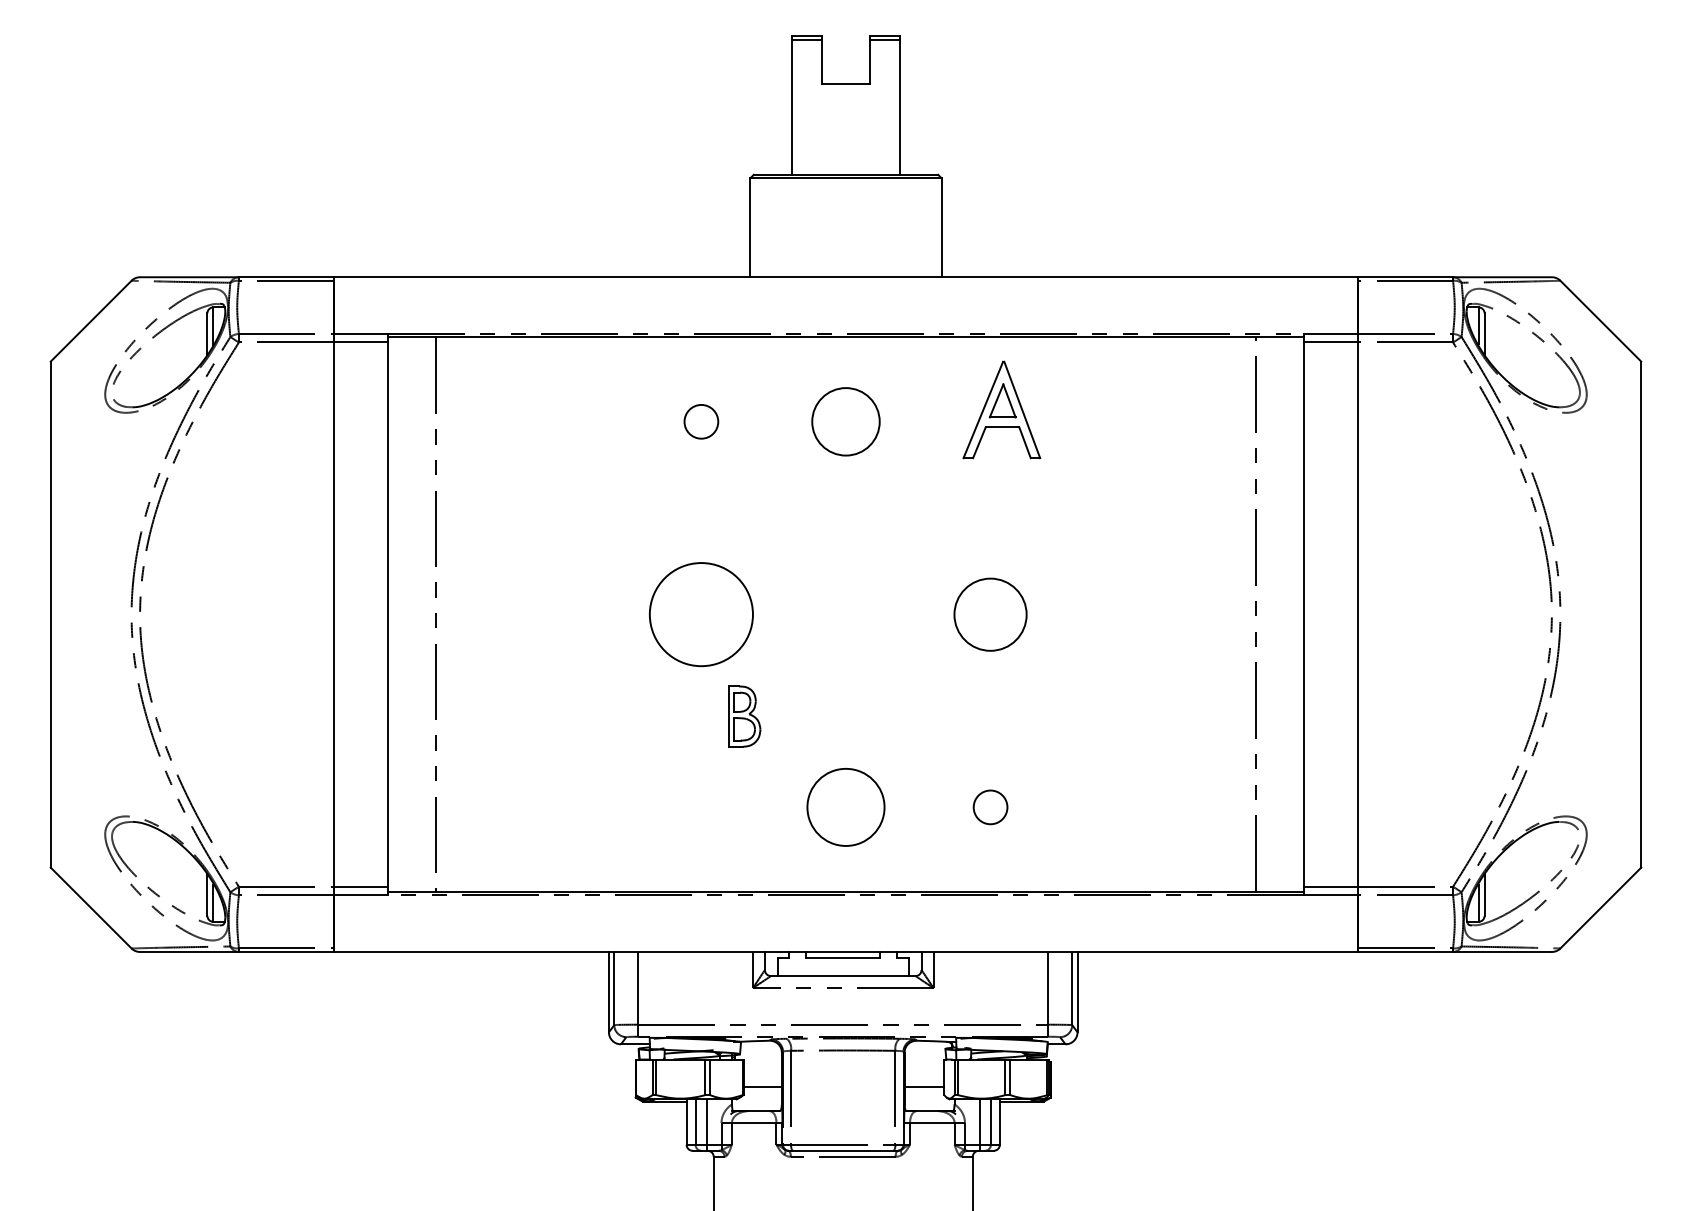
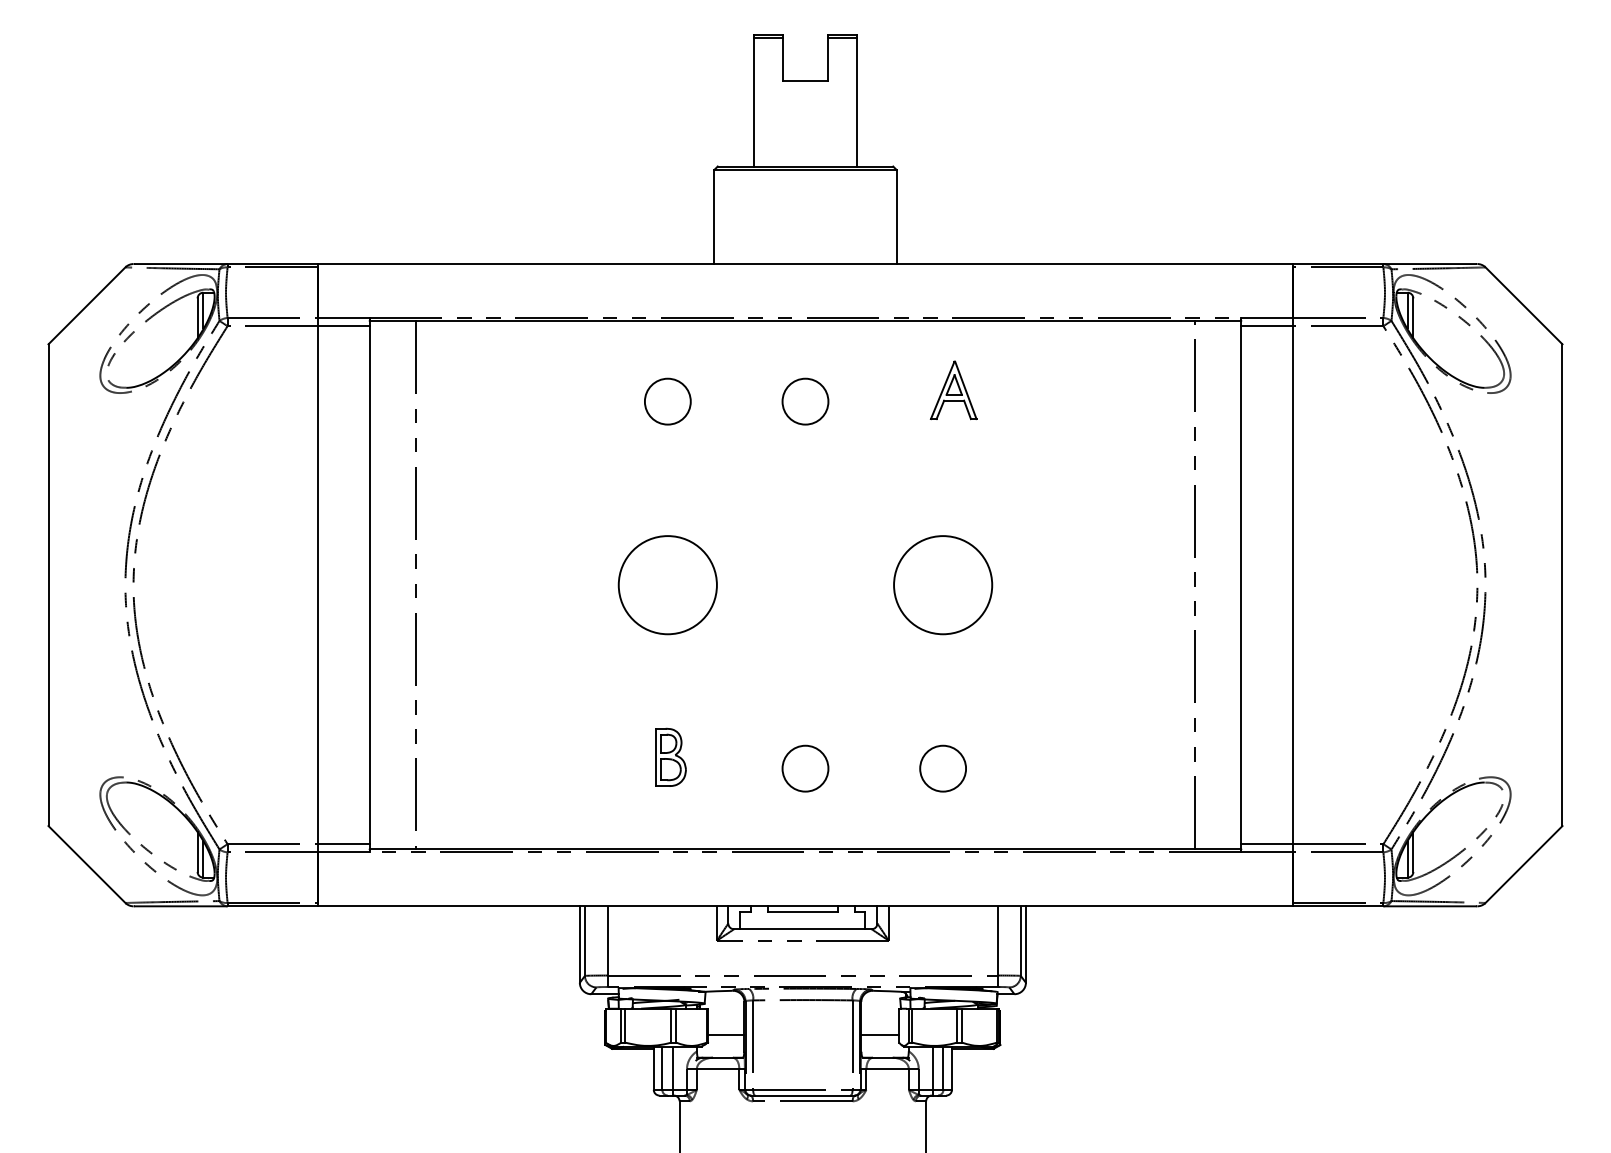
part: (1001, 409) -> (953, 389), size x0.62
circle: (701, 421) -> (667, 401), size x1.43
circle: (845, 421) -> (805, 401), size x0.71
circle: (990, 614) -> (943, 585), size x1.43
part: (744, 716) -> (670, 757), moved
circle: (845, 807) -> (805, 768), size x0.62
circle: (990, 807) -> (943, 768), size x1.43

